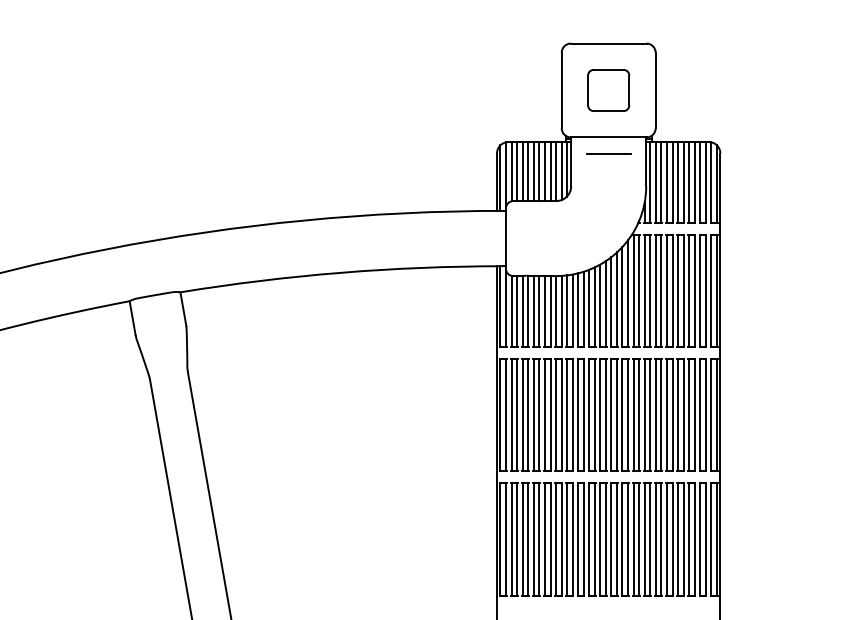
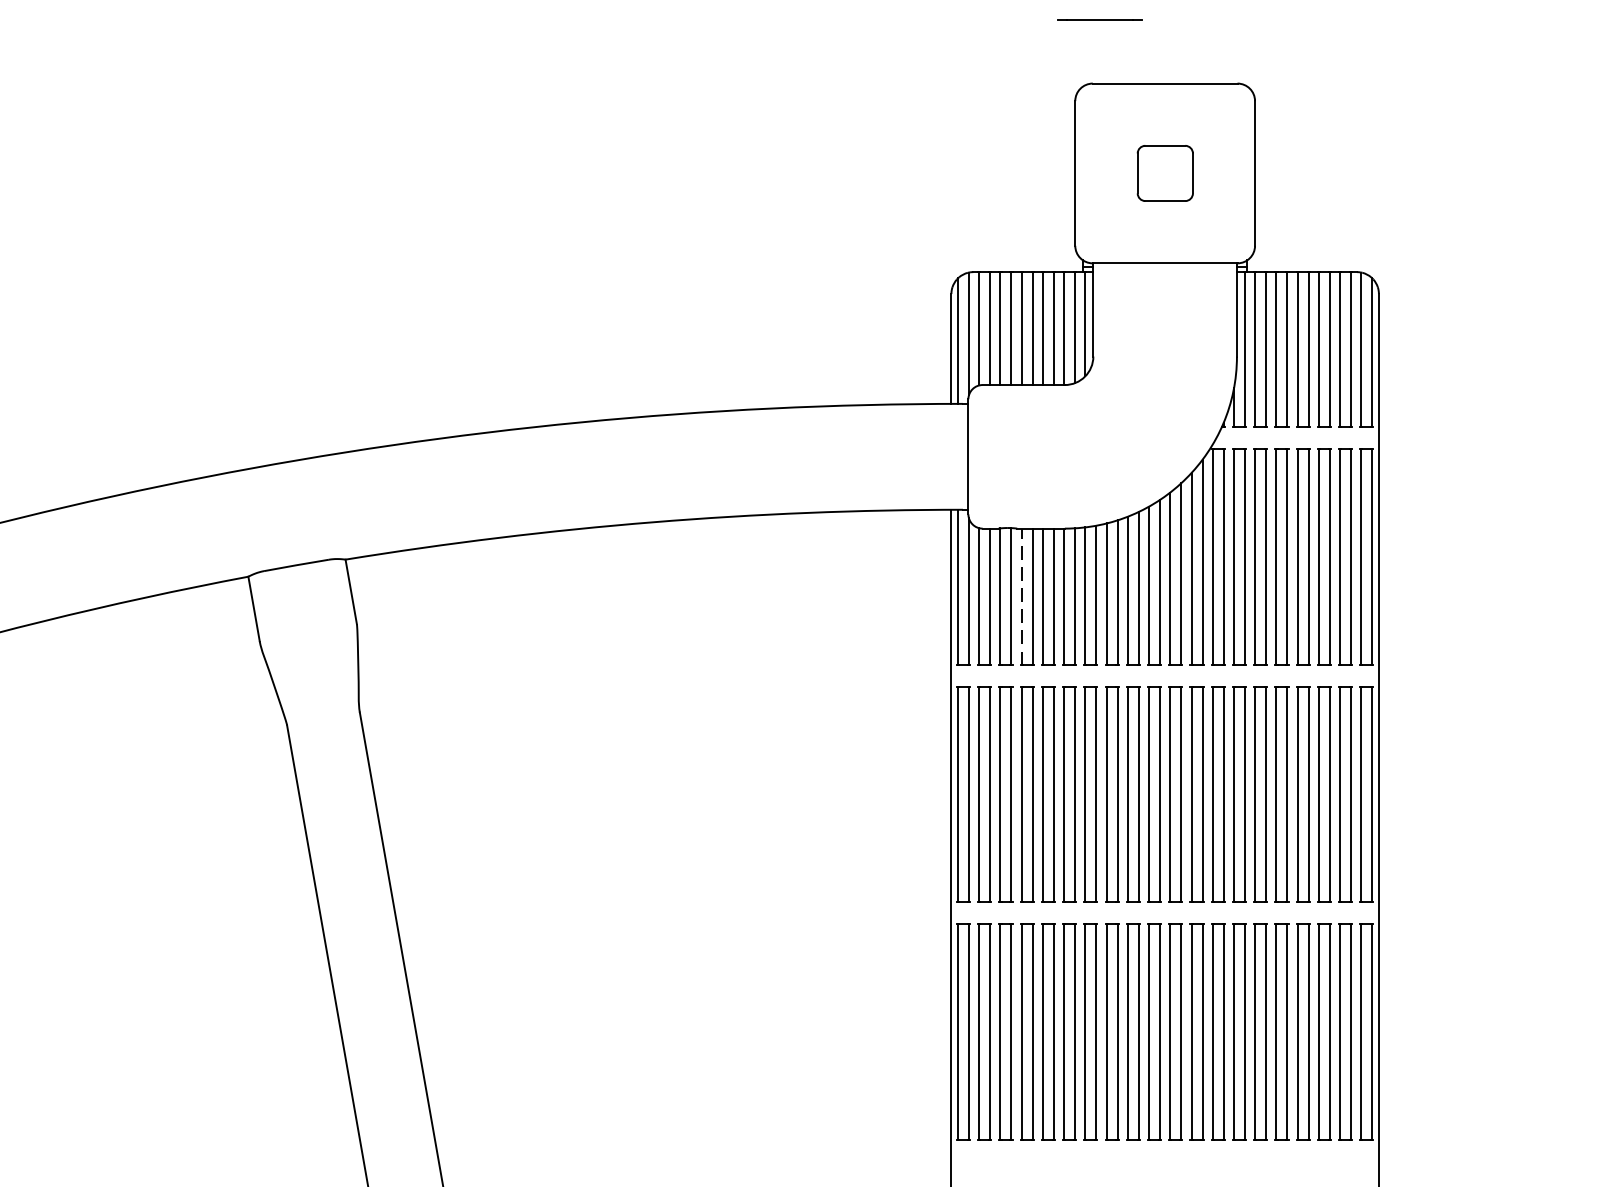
part: (608, 90) -> (1164, 173), size x0.7
line: (608, 153) -> (1099, 18), moved
line: (533, 311) -> (1021, 596), solid -> dashed

